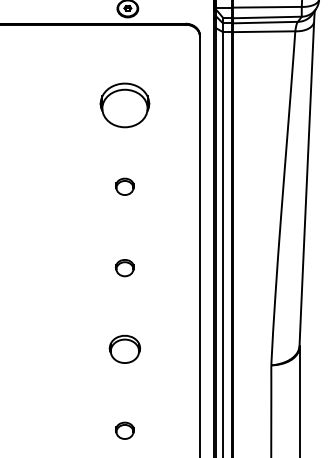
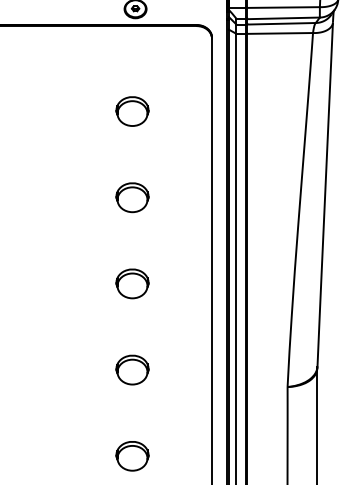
part: (124, 105) -> (132, 111), size x0.62
part: (124, 186) -> (132, 197), size x1.67
part: (124, 267) -> (132, 283), size x1.67
part: (124, 430) -> (132, 456), size x1.67

